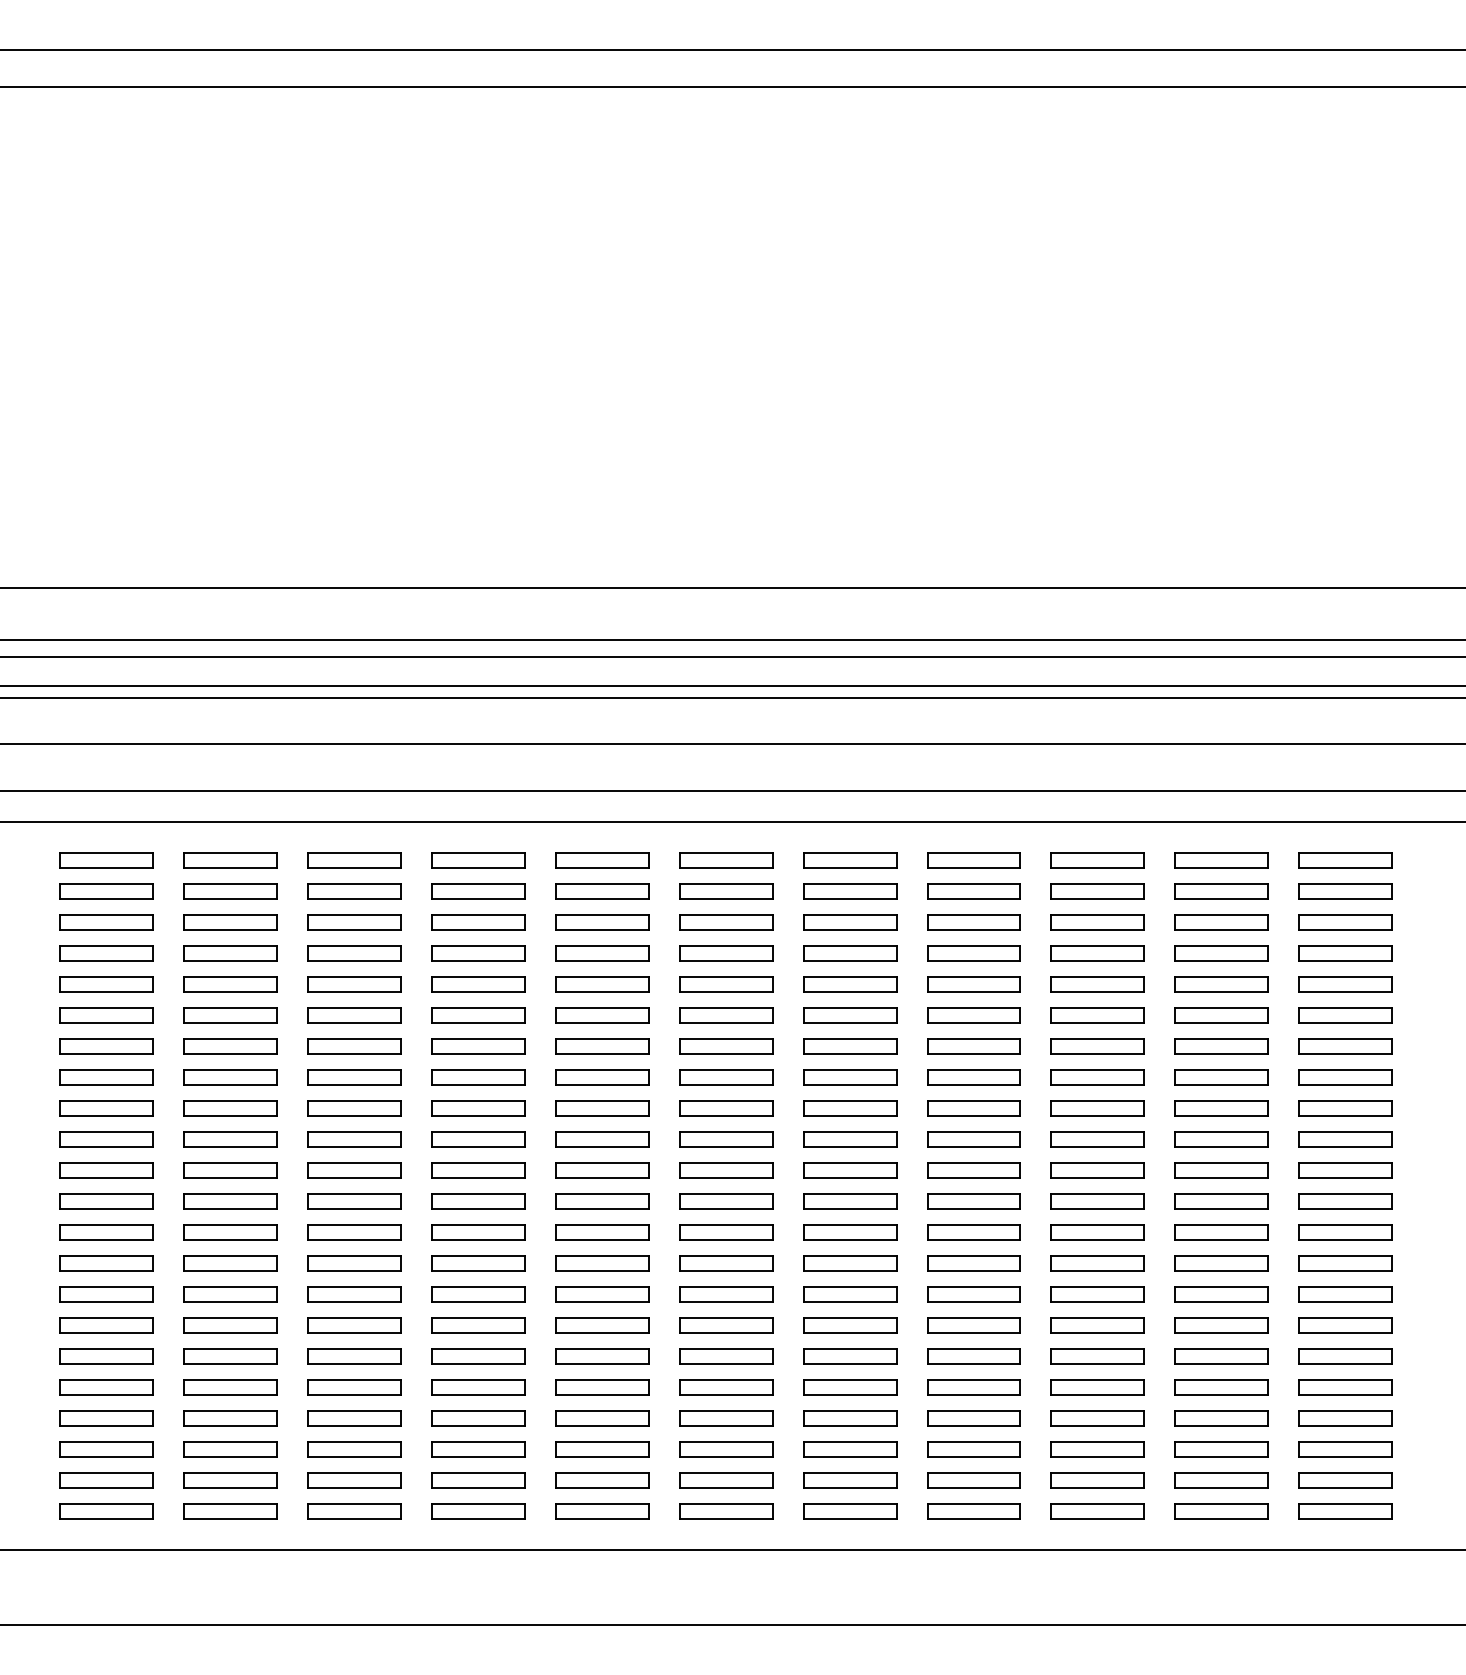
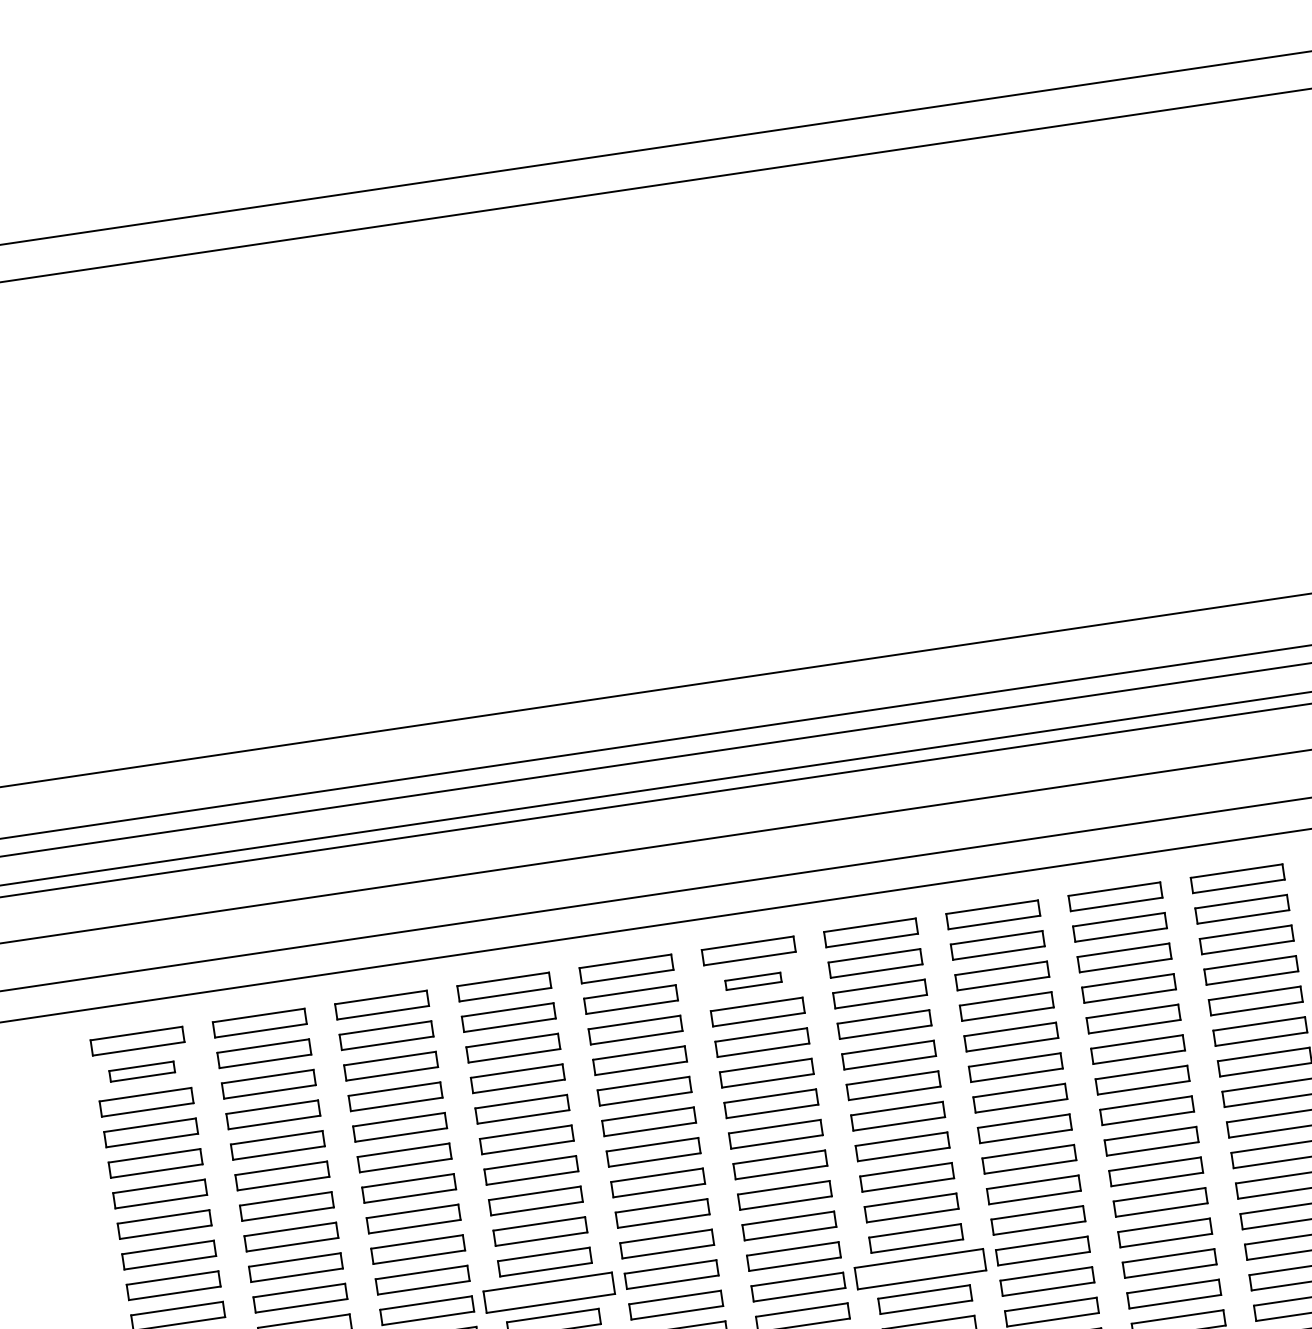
part: (106, 891) -> (142, 1071), size x0.7
part: (726, 891) -> (753, 981), size x0.6
part: (478, 1170) -> (549, 1292), size x1.4
part: (850, 1201) -> (921, 1268), size x1.4

